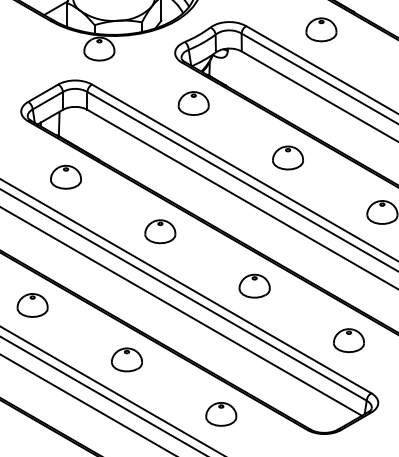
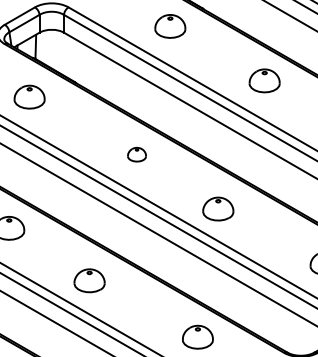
part: (65, 176) -> (29, 96), moved
part: (160, 231) -> (137, 154), size x0.6
part: (254, 285) -> (218, 208), moved
part: (126, 359) -> (89, 280), moved

